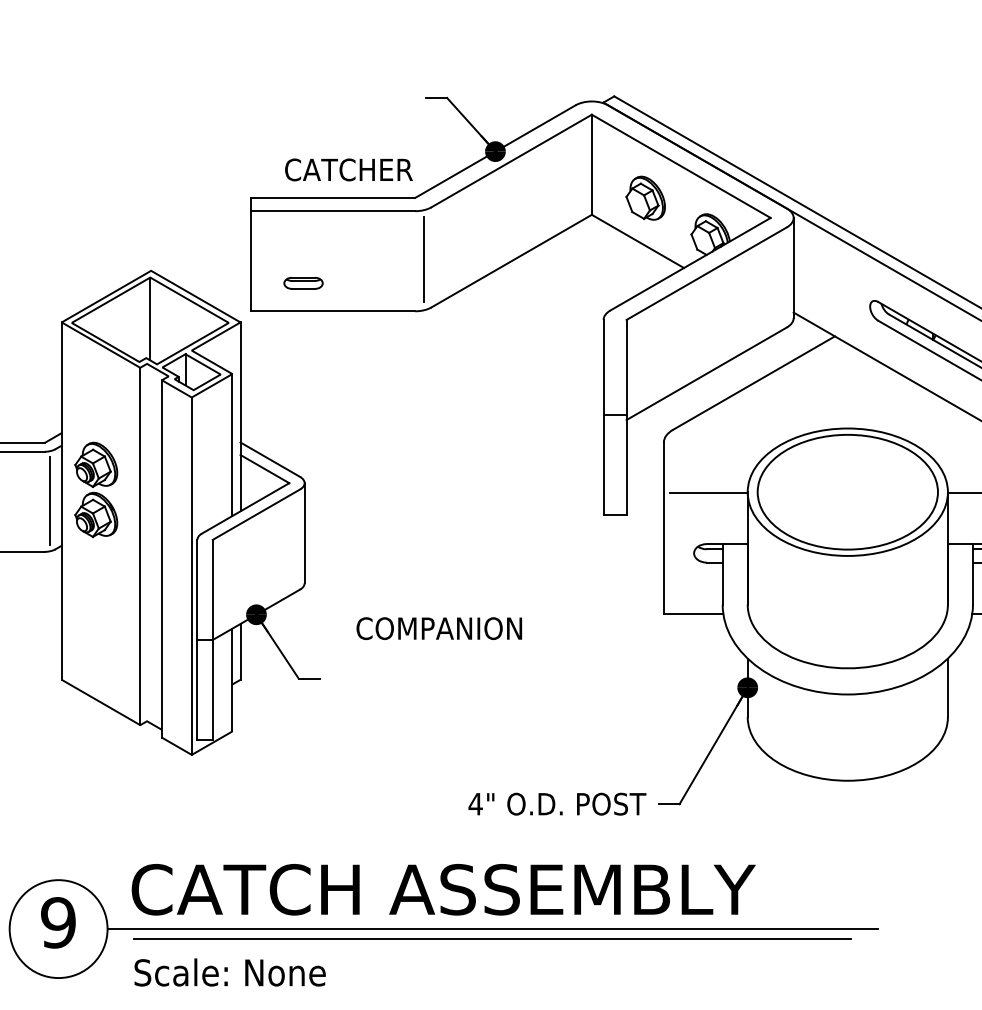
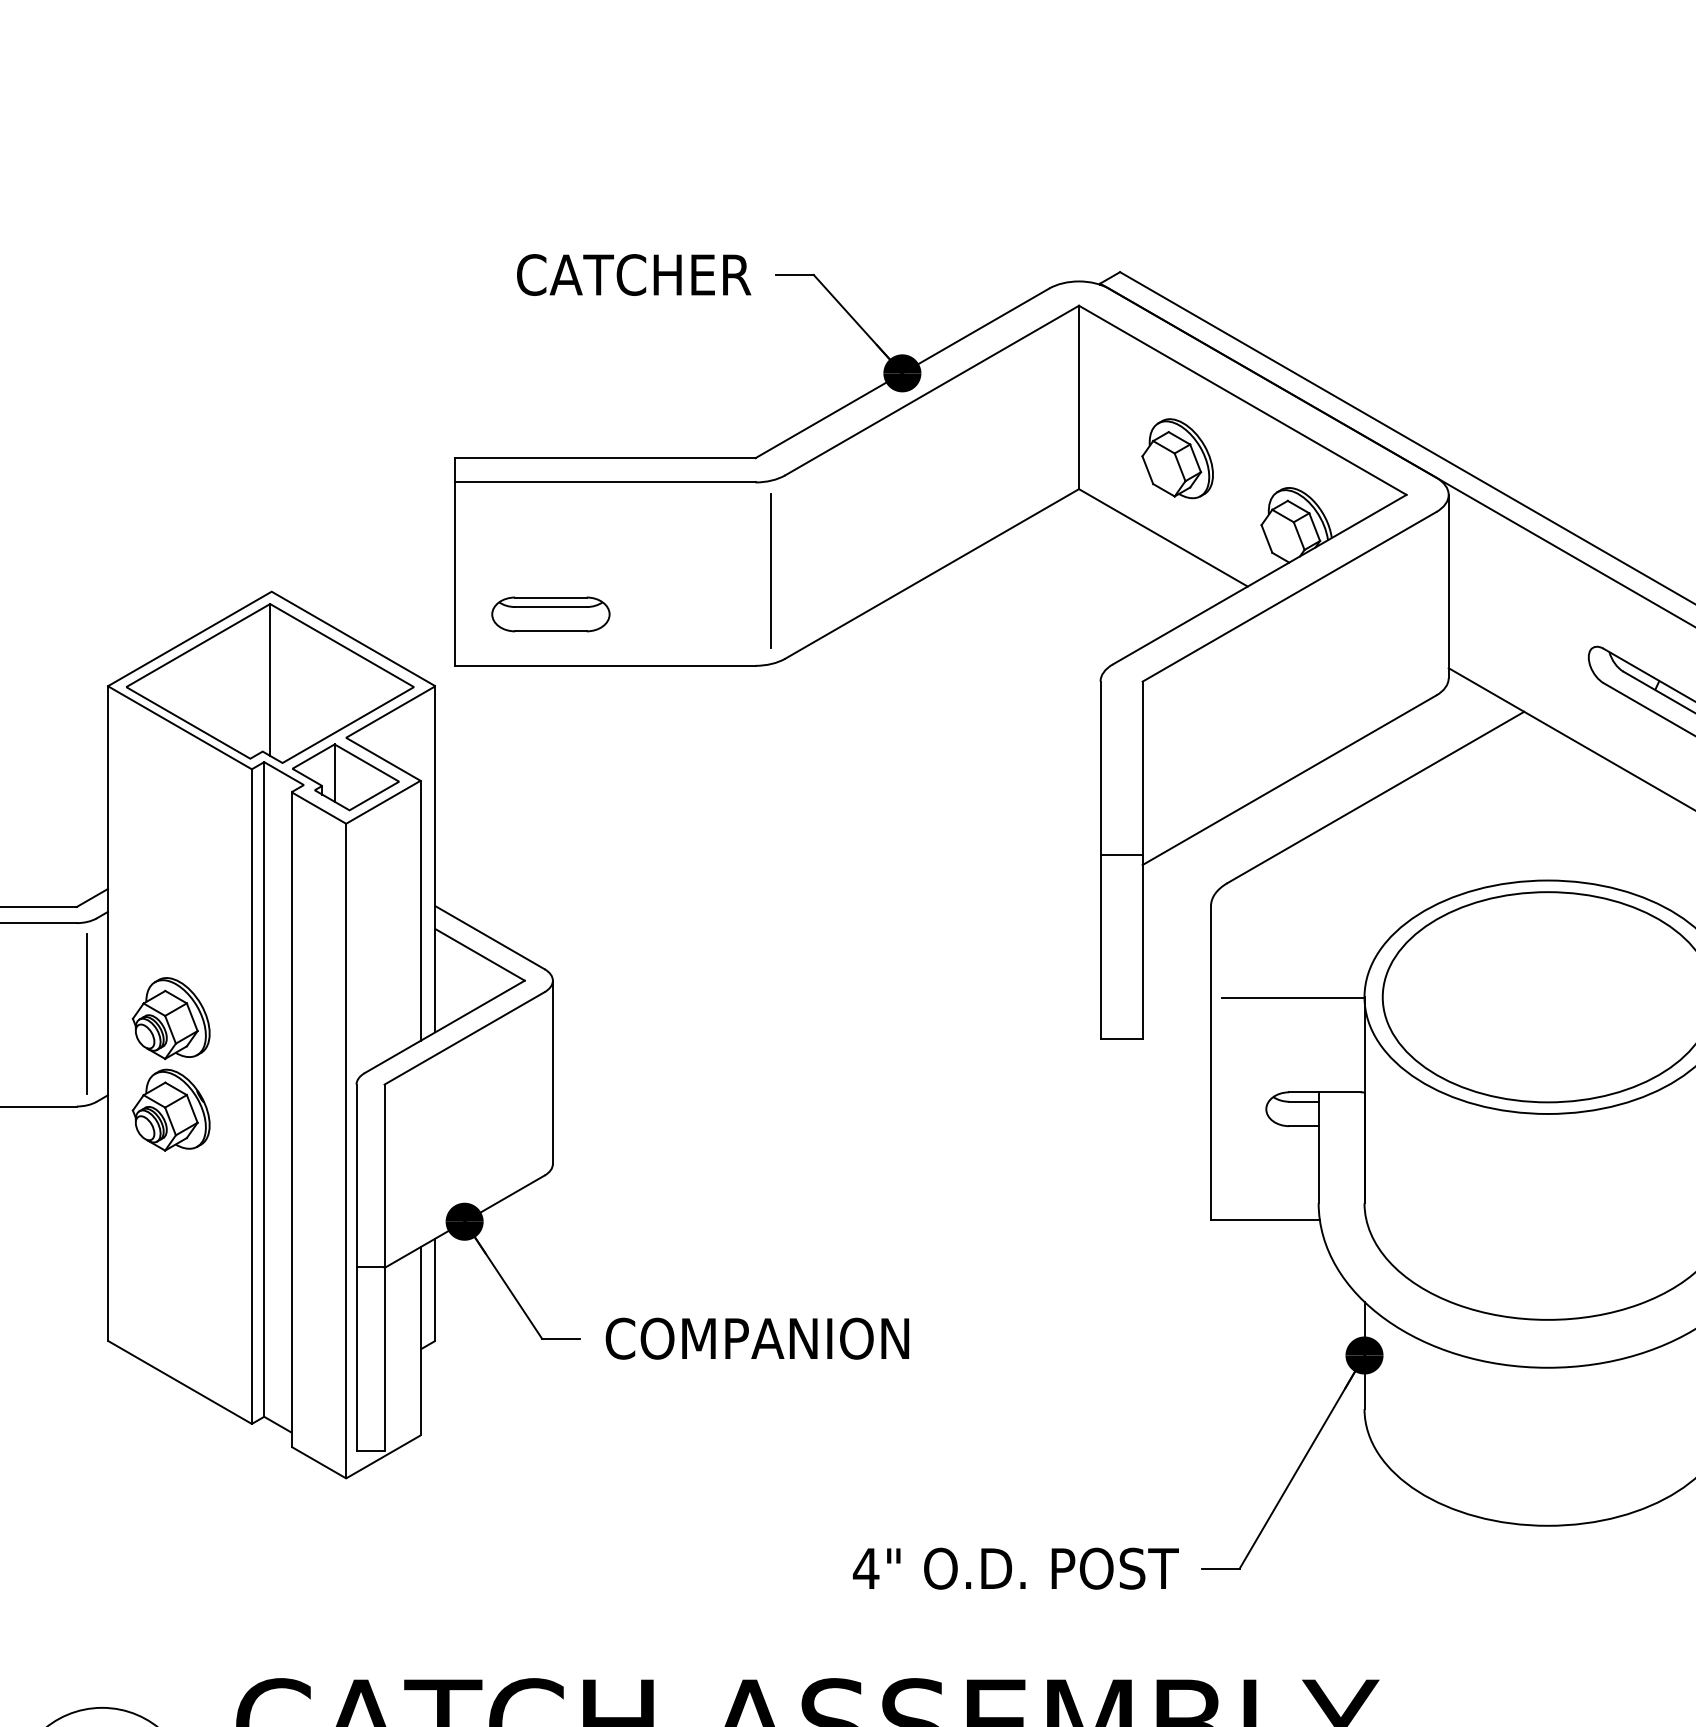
text: (348, 169) -> (633, 274), moved
part: (303, 283) -> (550, 614), size x1.67
part: (96, 489) -> (171, 1063), moved
line: (147, 542) -> (265, 1089), added
text: (439, 628) -> (757, 1338), moved

